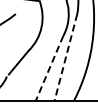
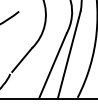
line: (65, 58) -> (68, 55), dashed -> solid
line: (49, 68) -> (52, 65), dashed -> solid

